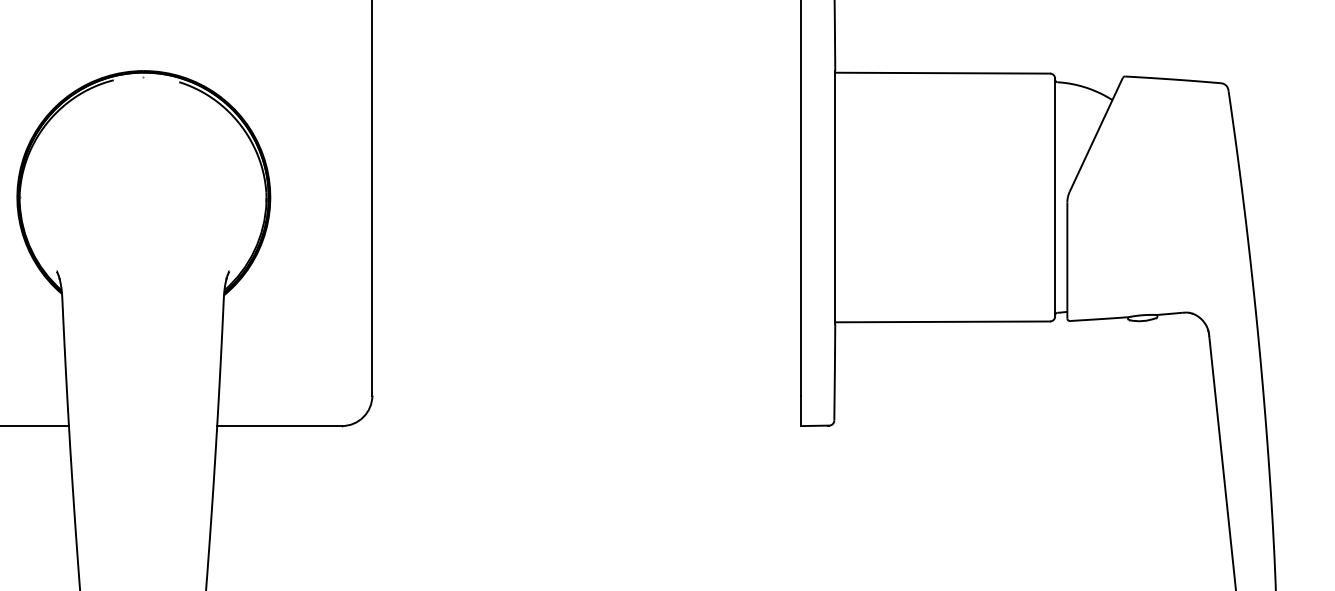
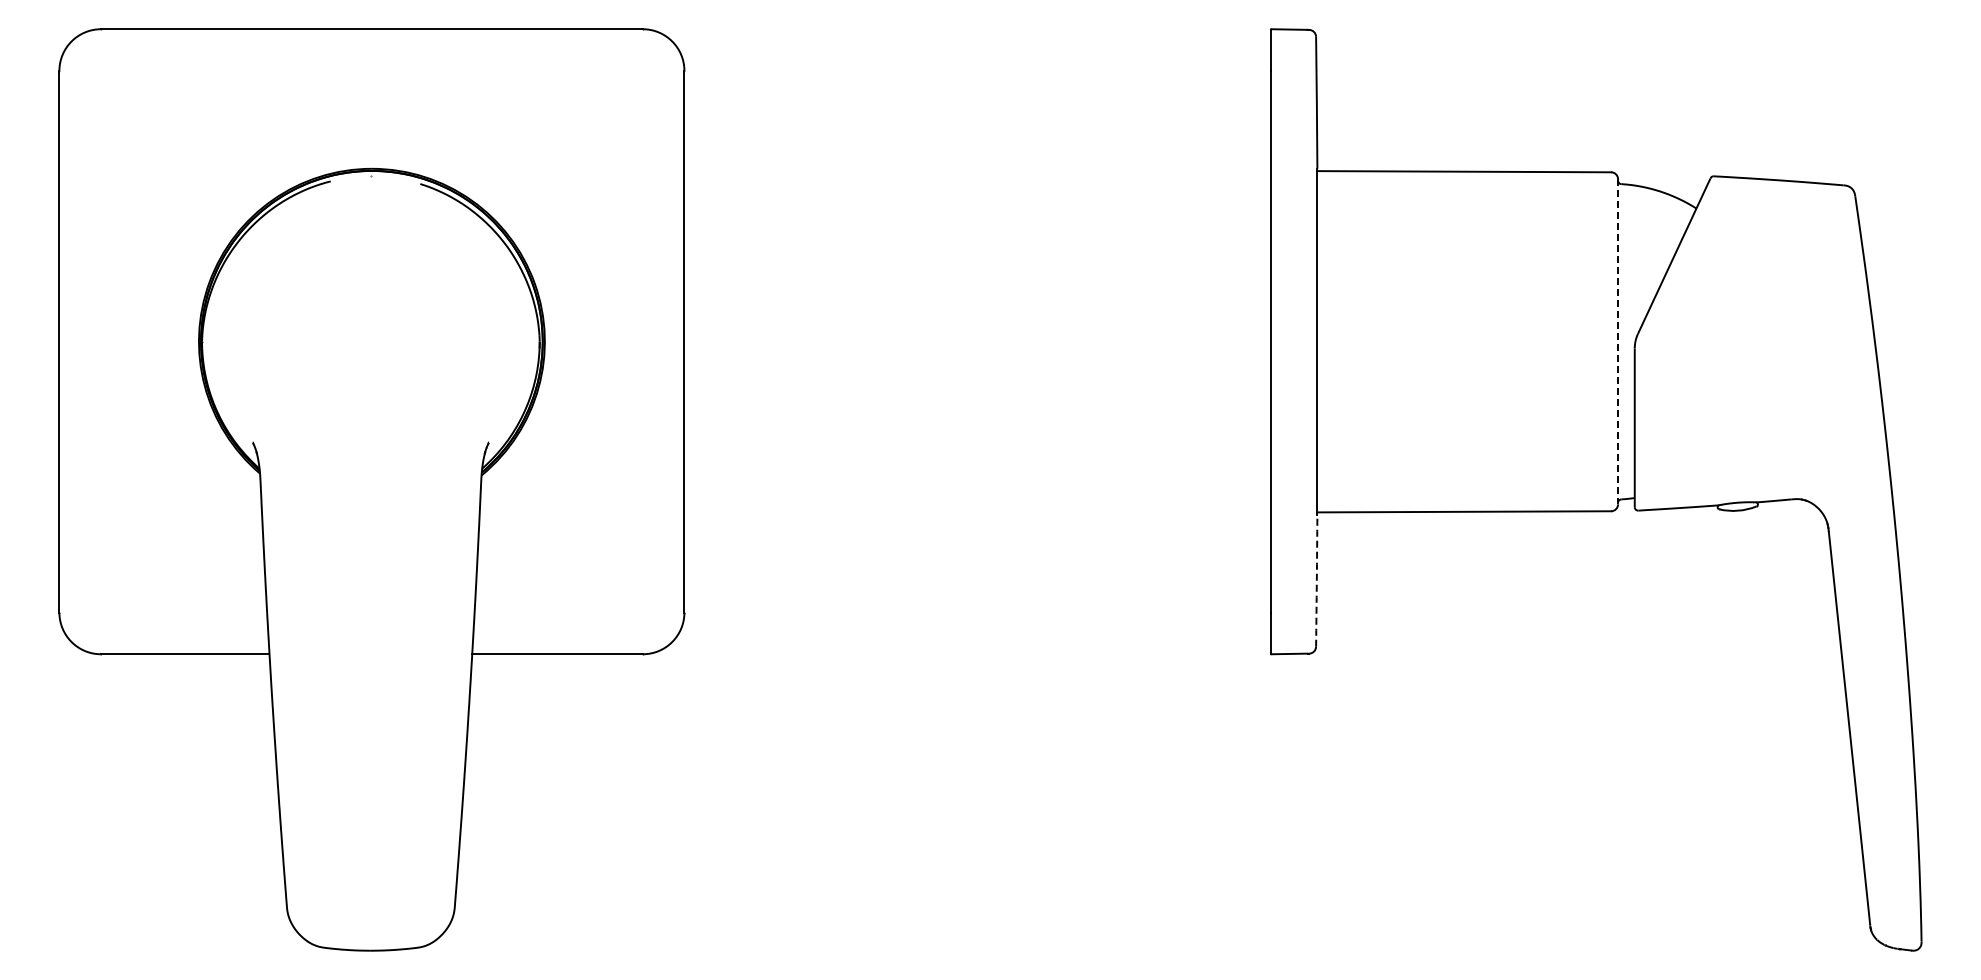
line: (1055, 197) -> (1618, 341), solid -> dashed
arc: (834, 372) -> (1316, 580), solid -> dashed

